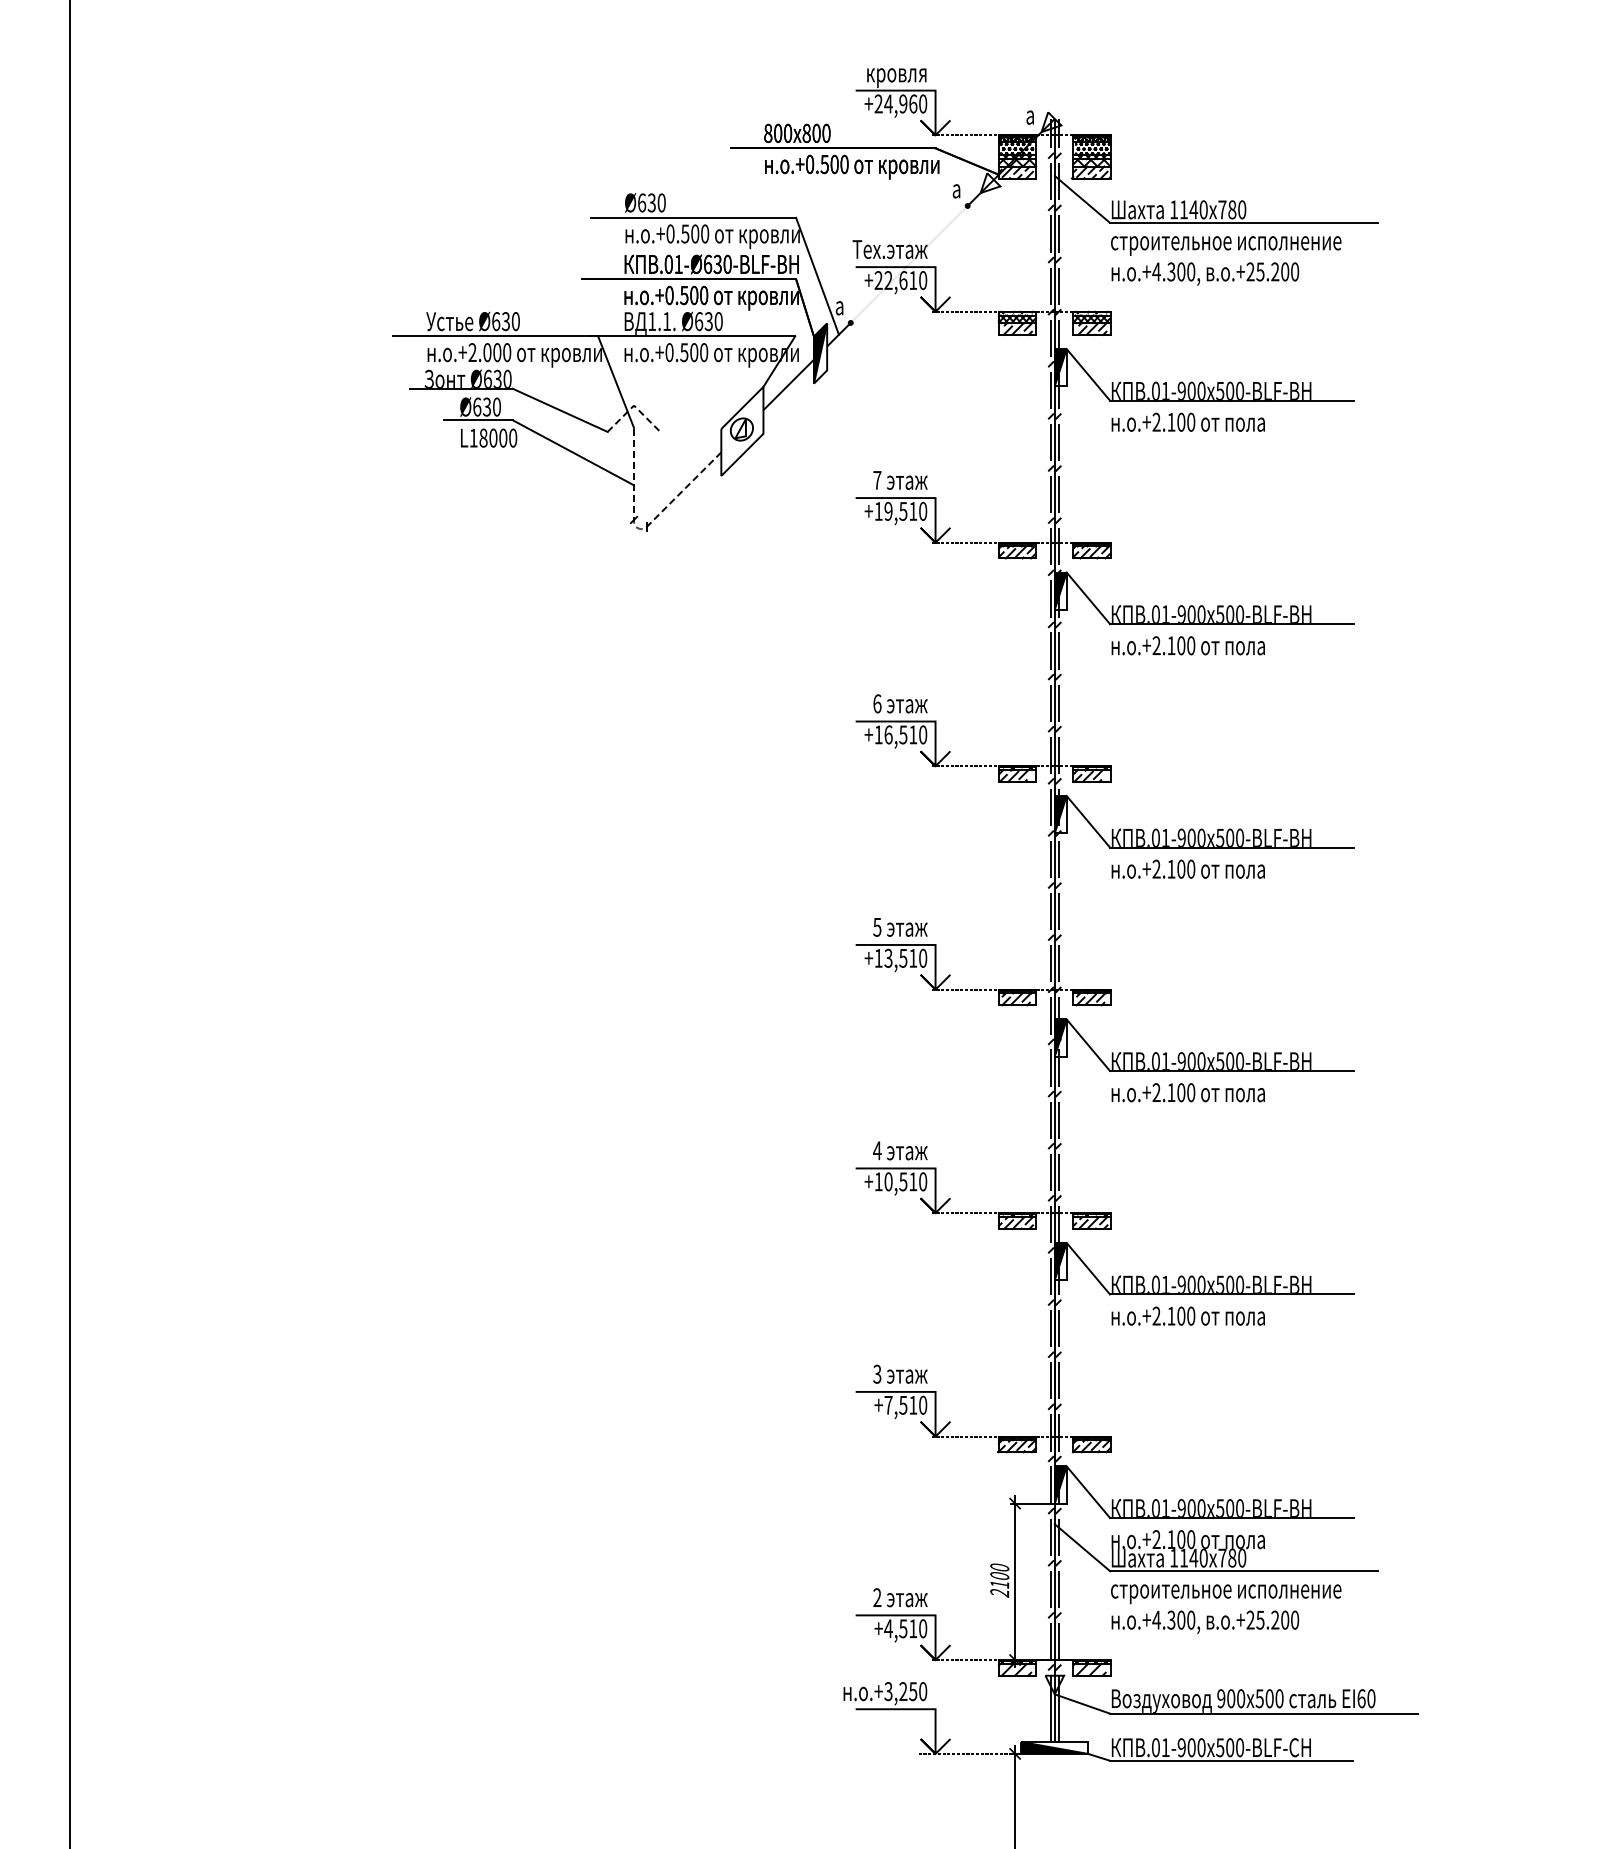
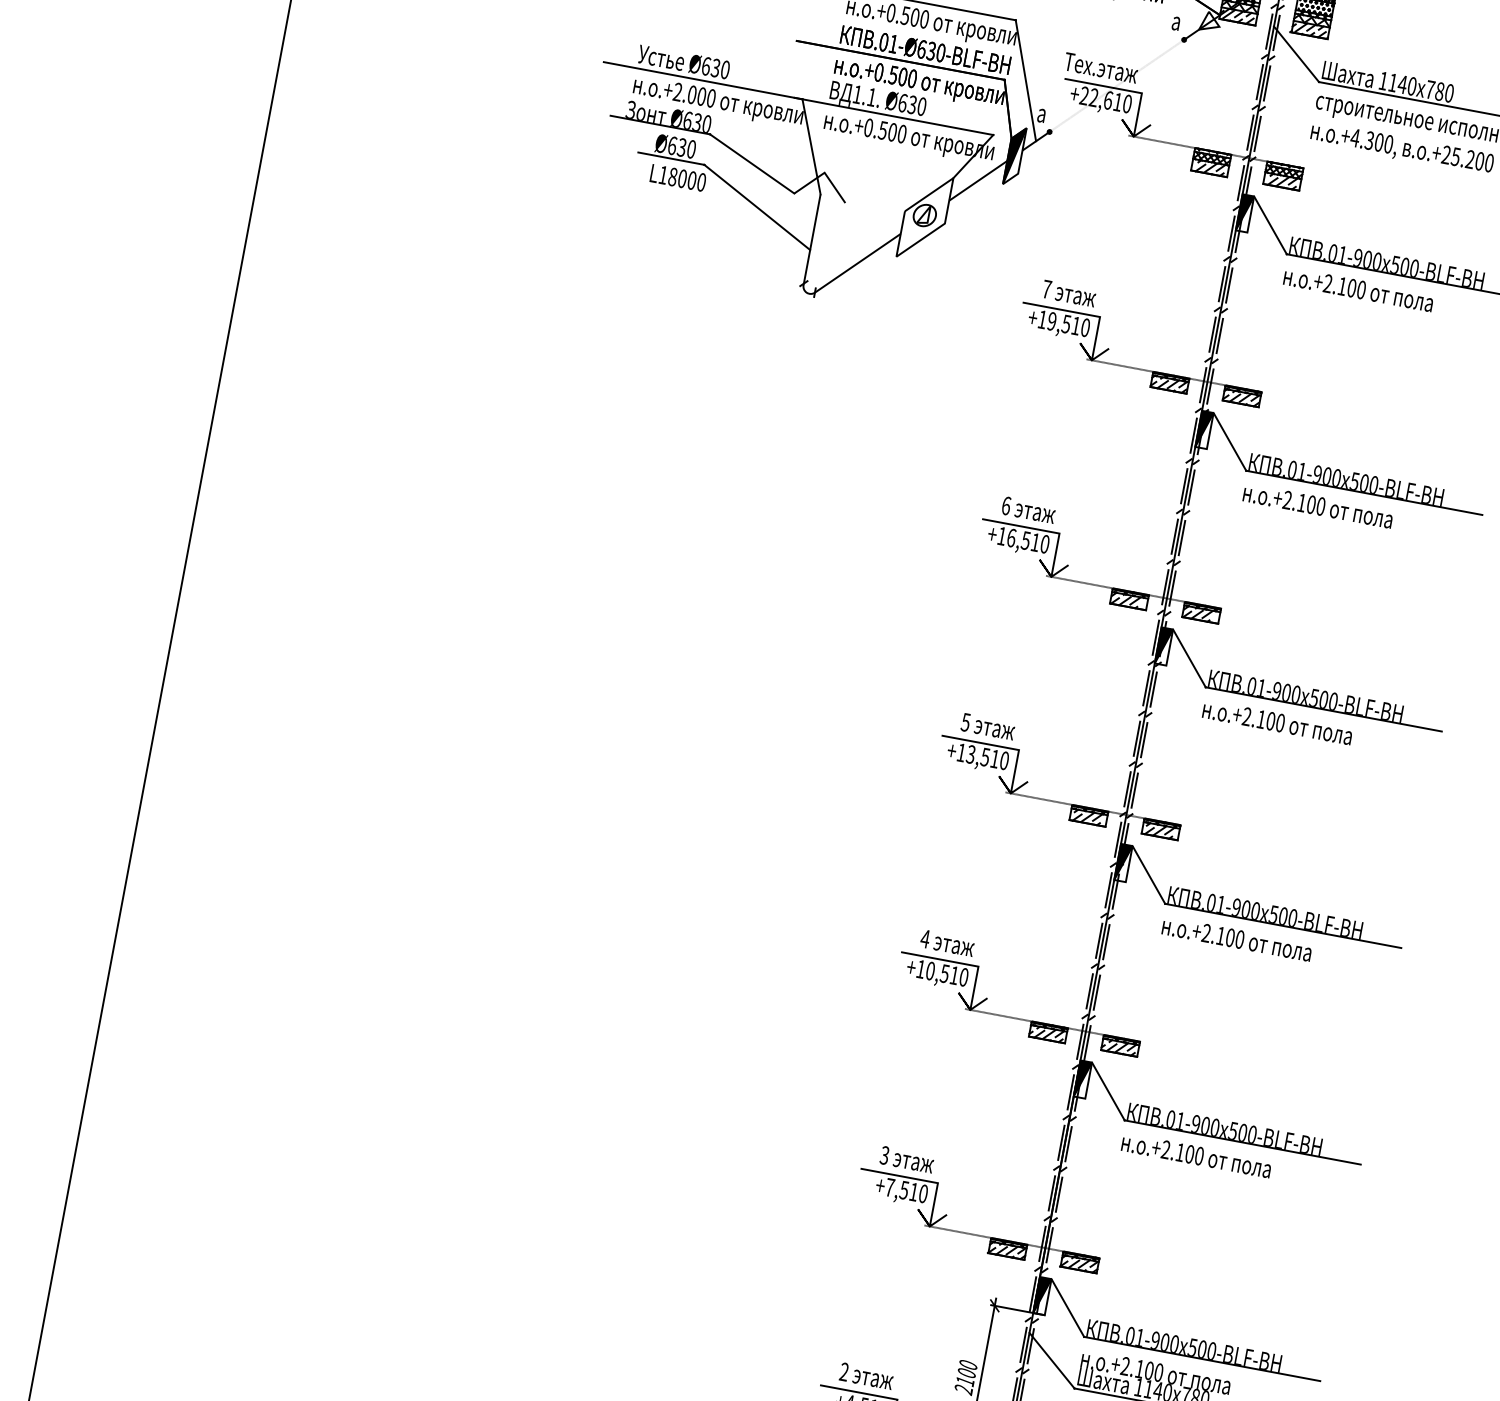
line: (634, 405) -> (825, 172), dashed -> solid
line: (641, 529) -> (809, 294), dashed -> solid

